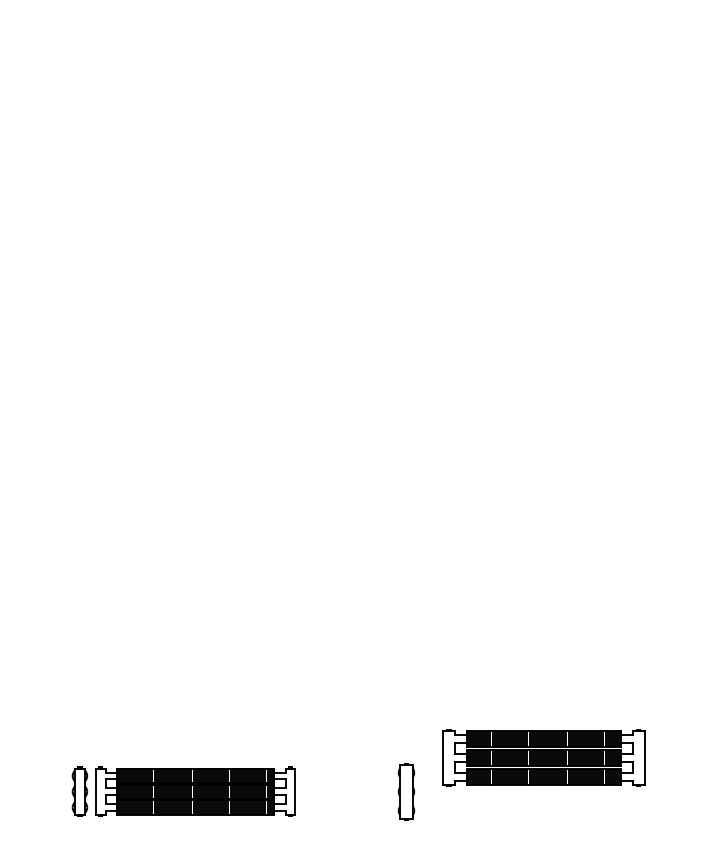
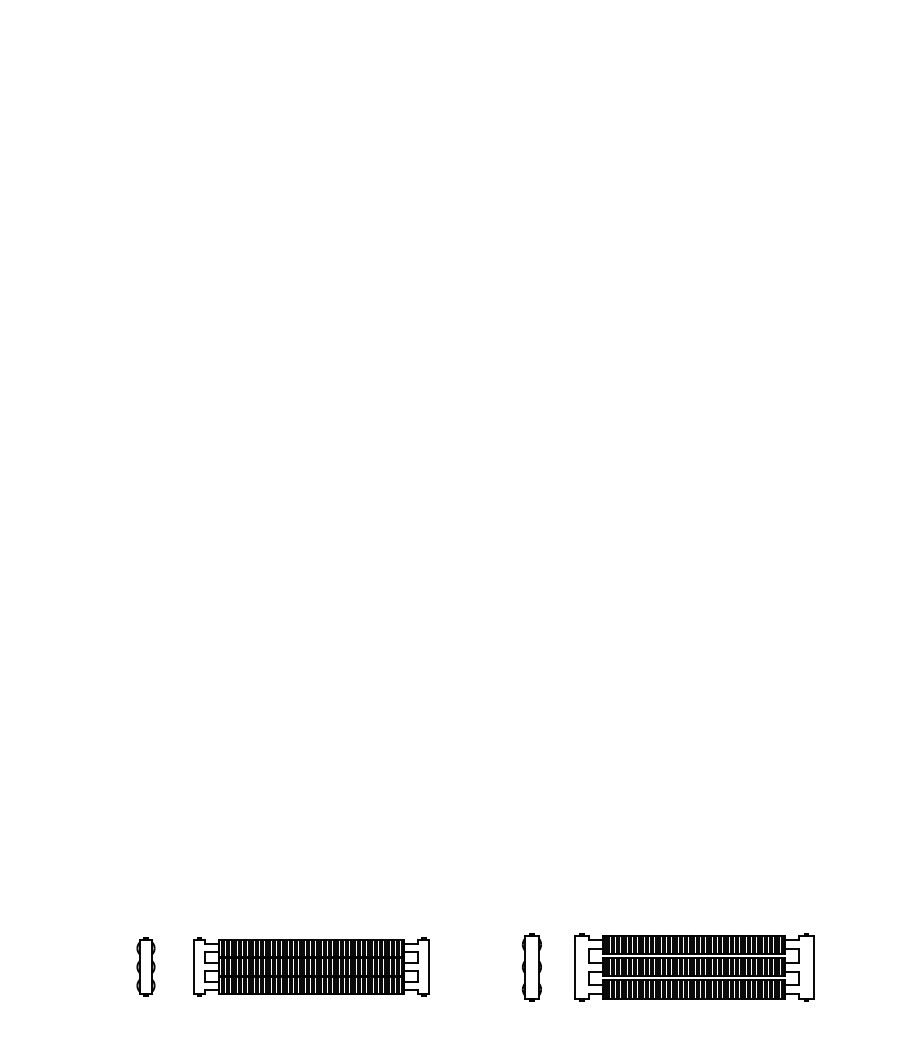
part: (543, 758) -> (694, 967), moved
part: (195, 791) -> (311, 966), moved

